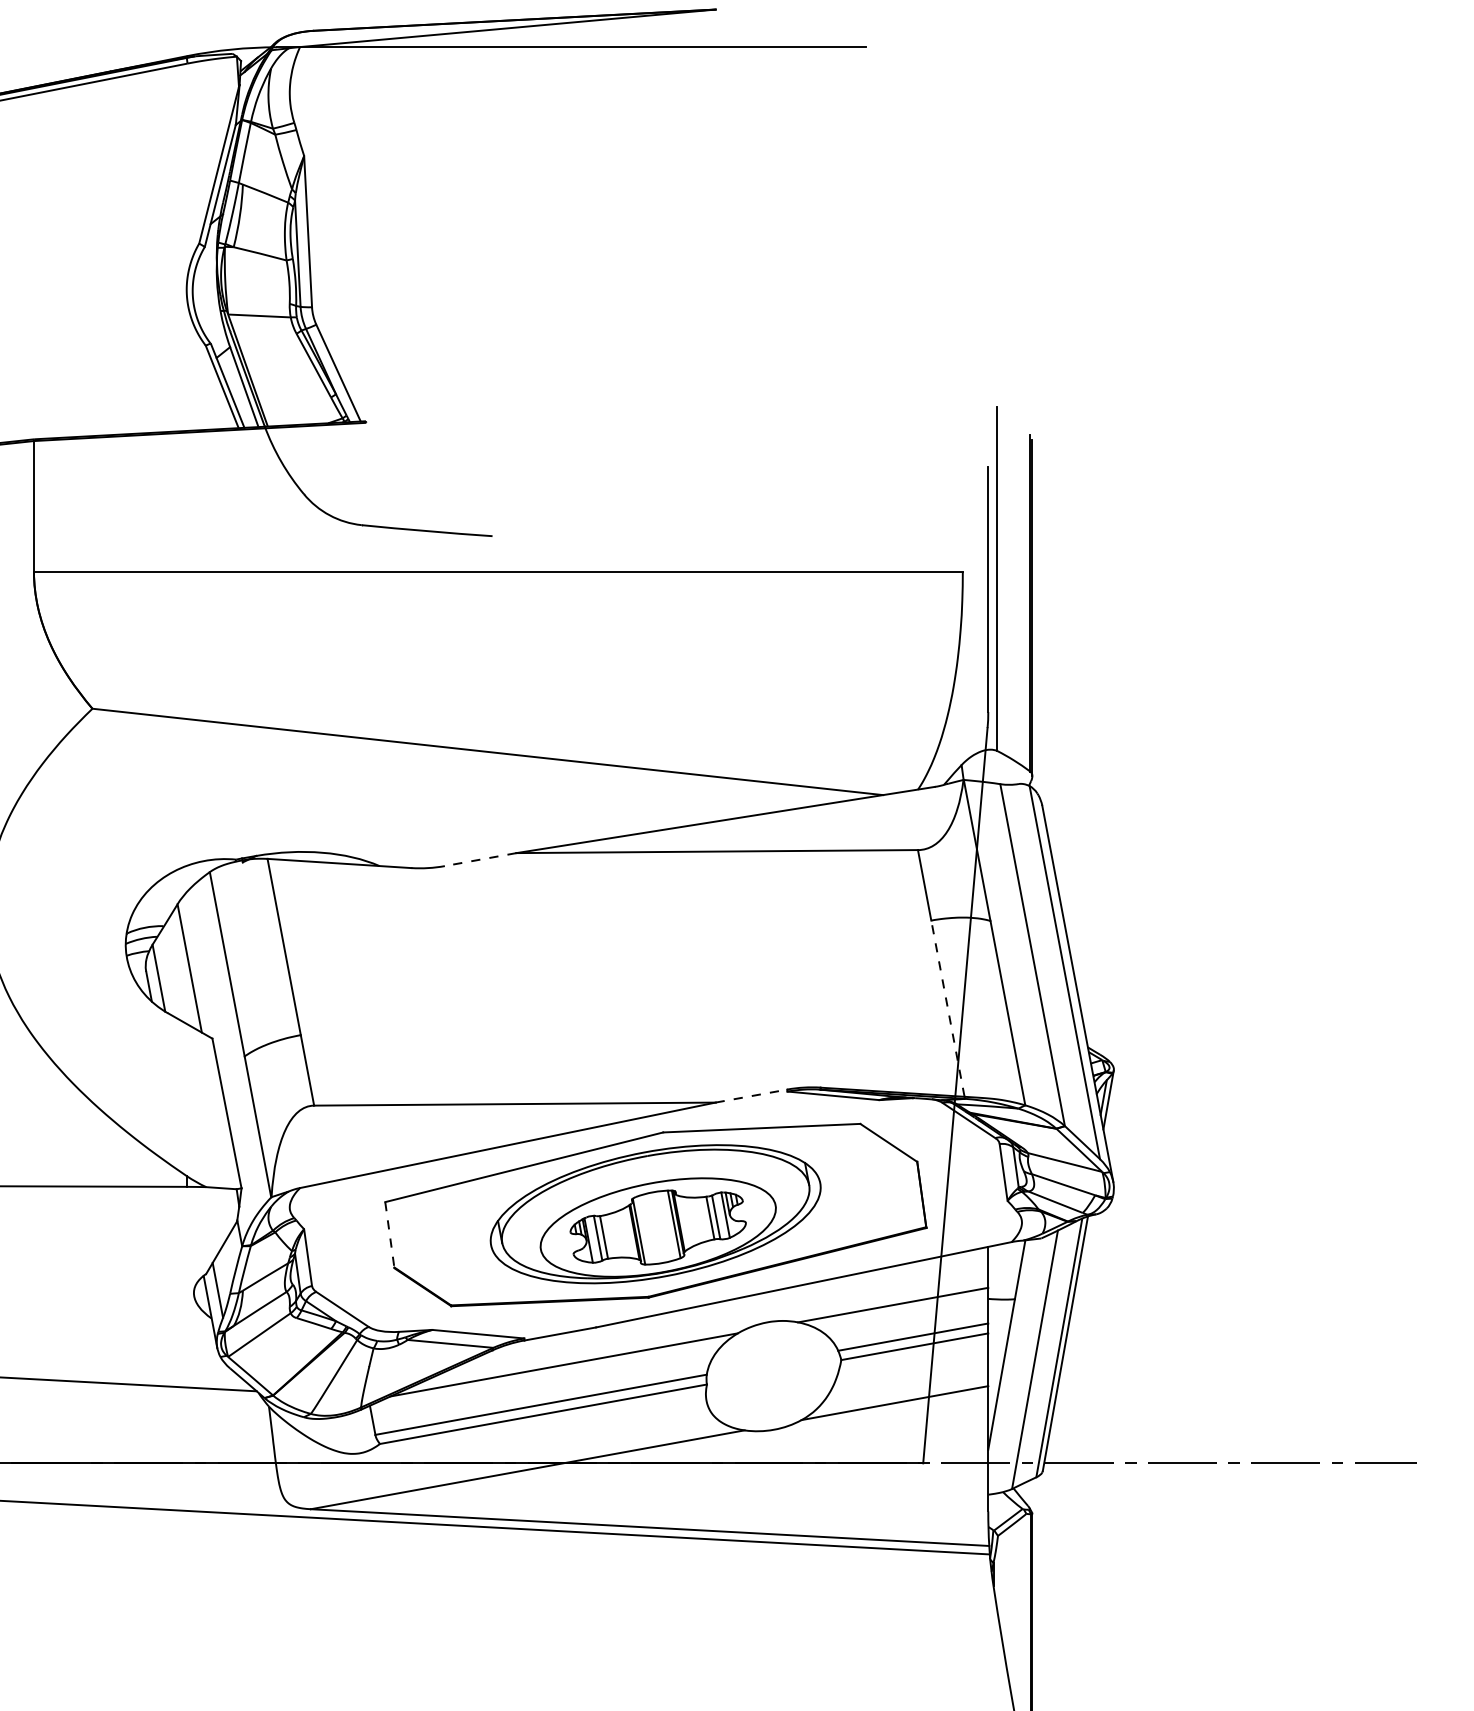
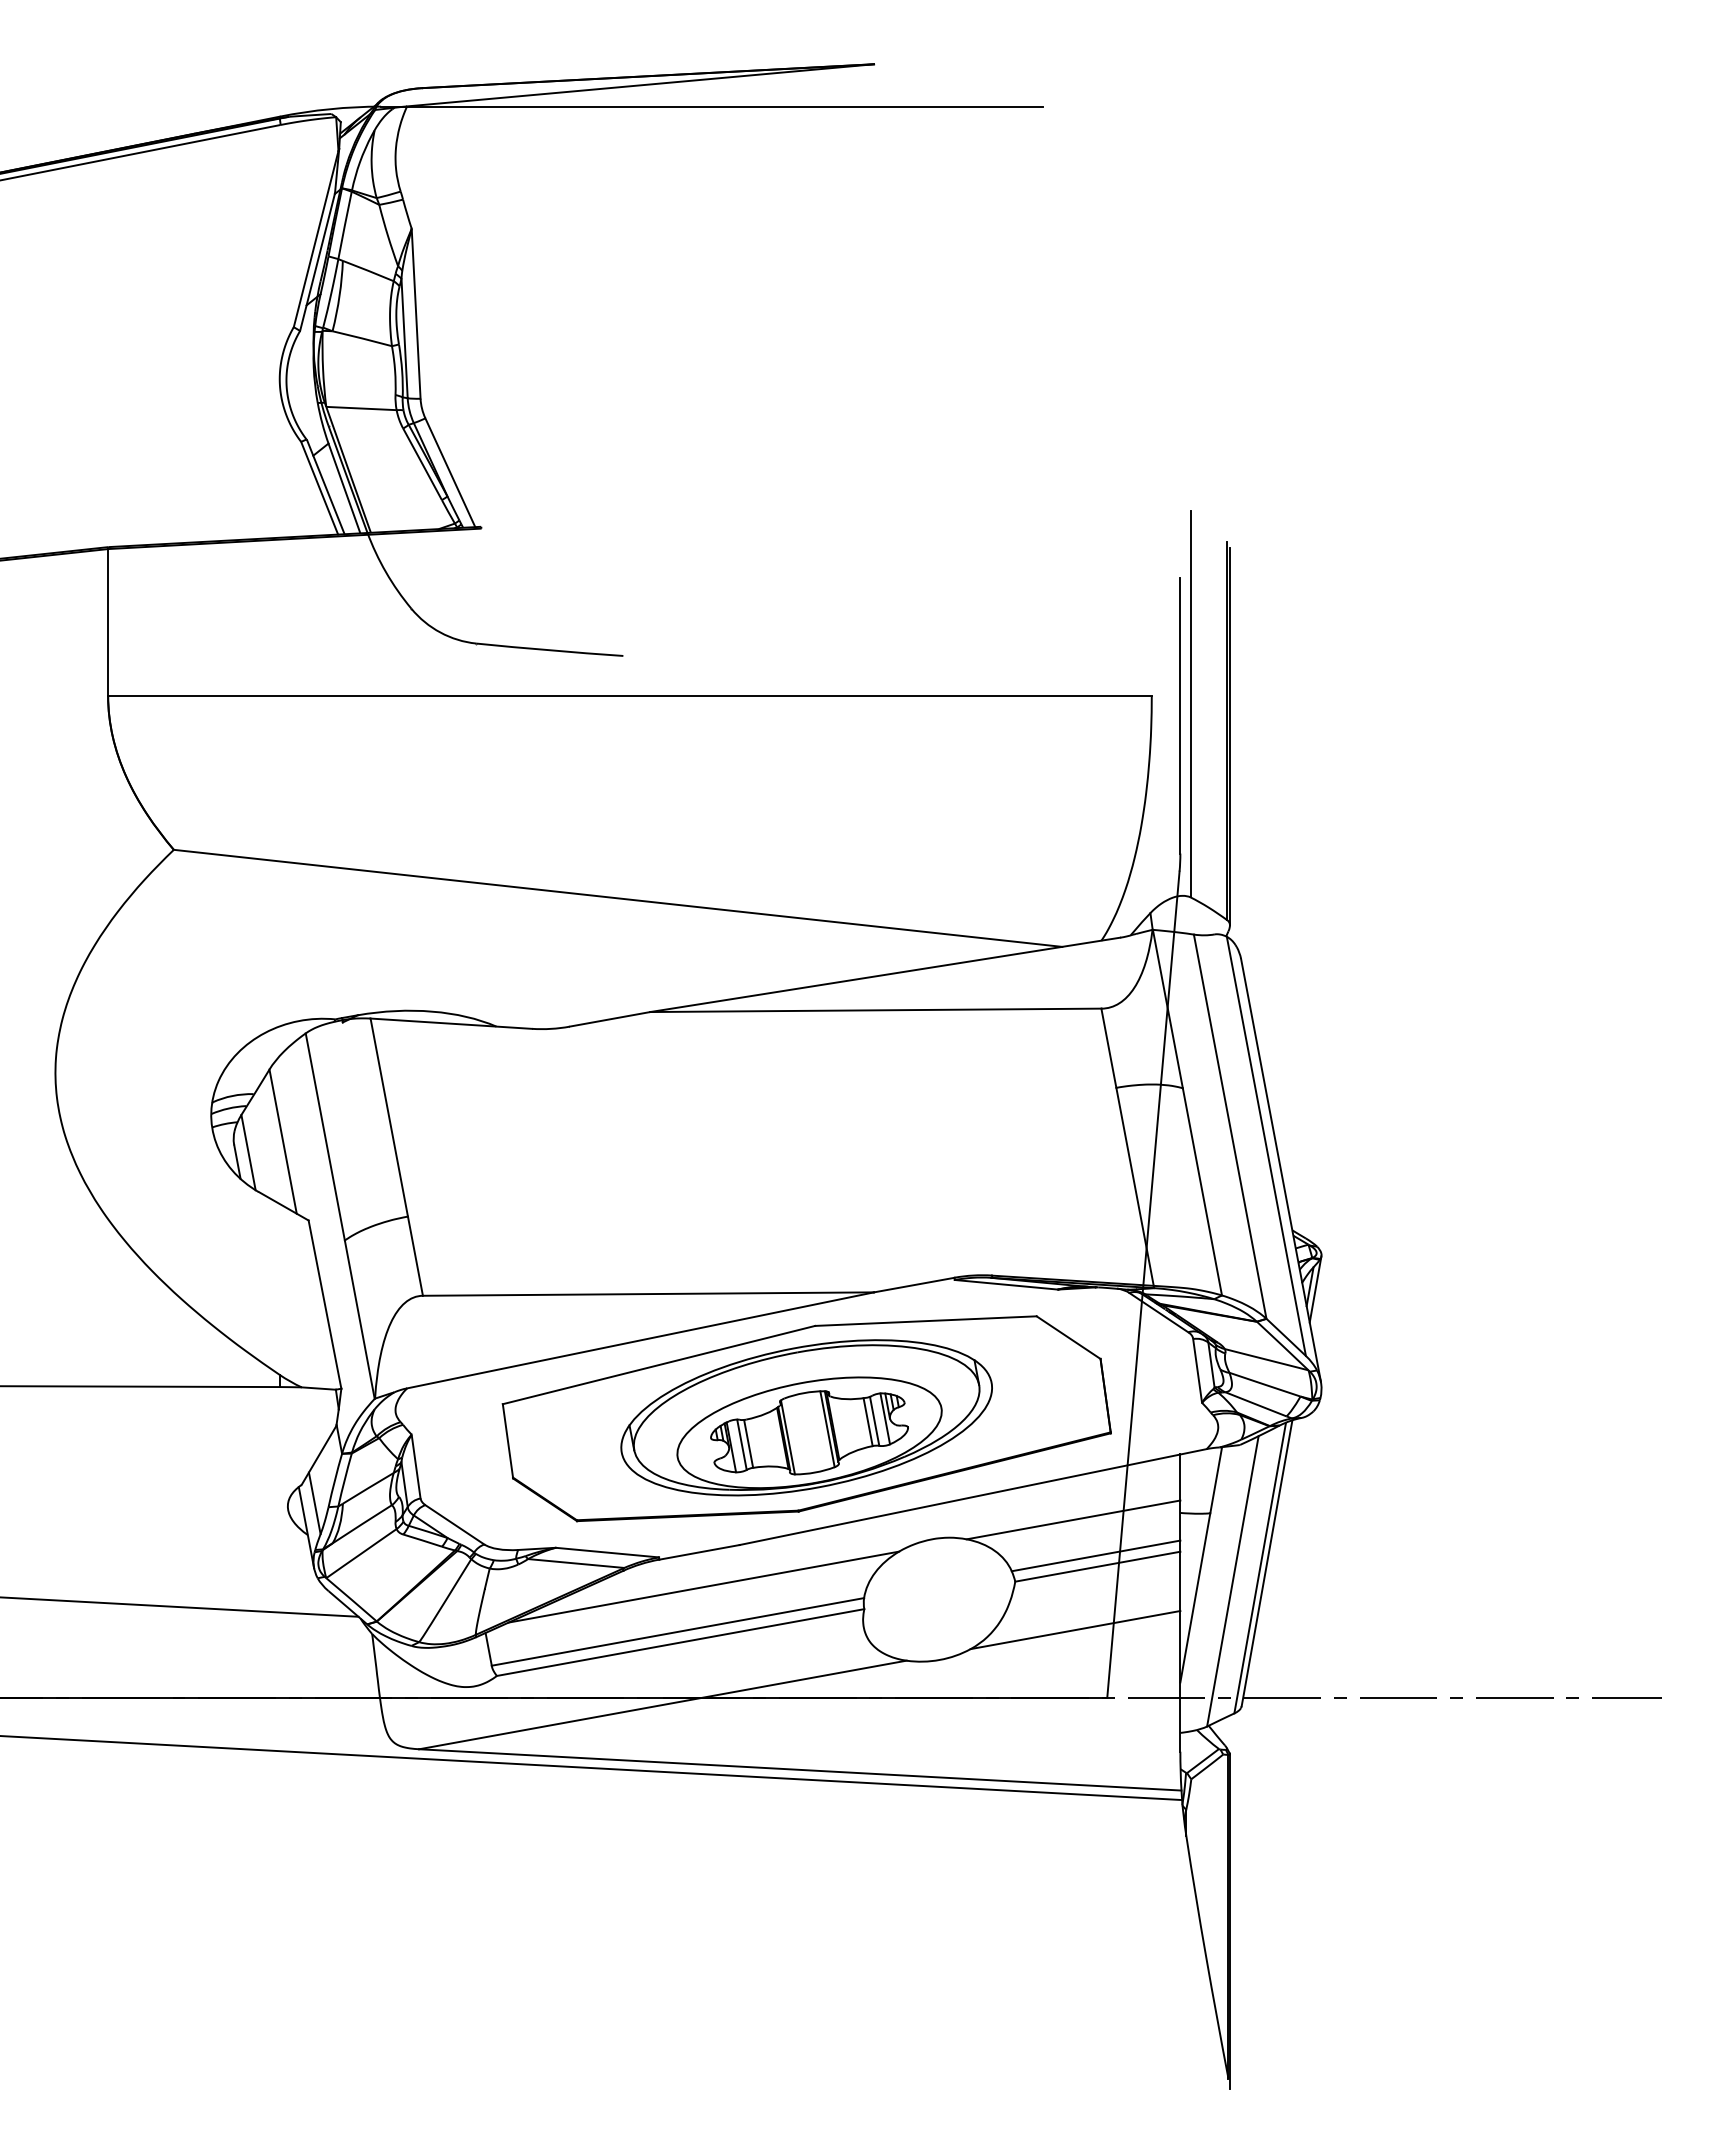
line: (481, 859) -> (610, 1019), dashed -> solid
line: (948, 1008) -> (1135, 1186), dashed -> solid
line: (751, 1096) -> (914, 1285), dashed -> solid
line: (390, 1235) -> (508, 1441), dashed -> solid

